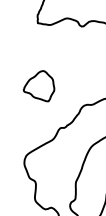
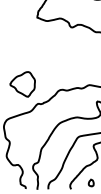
part: (38, 87) -> (22, 84), moved

